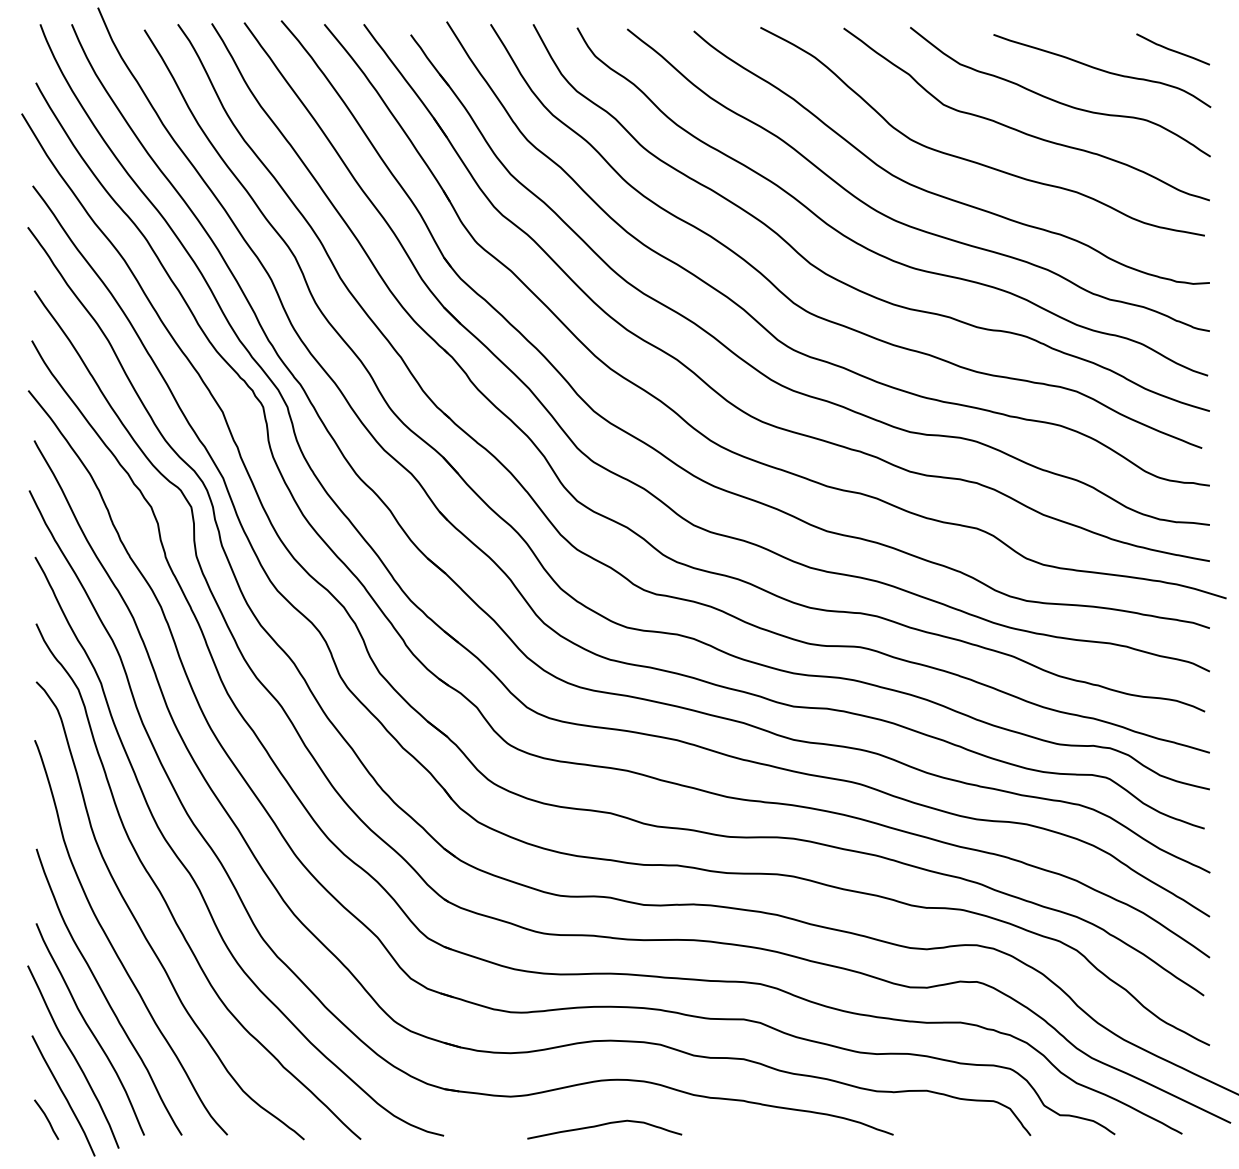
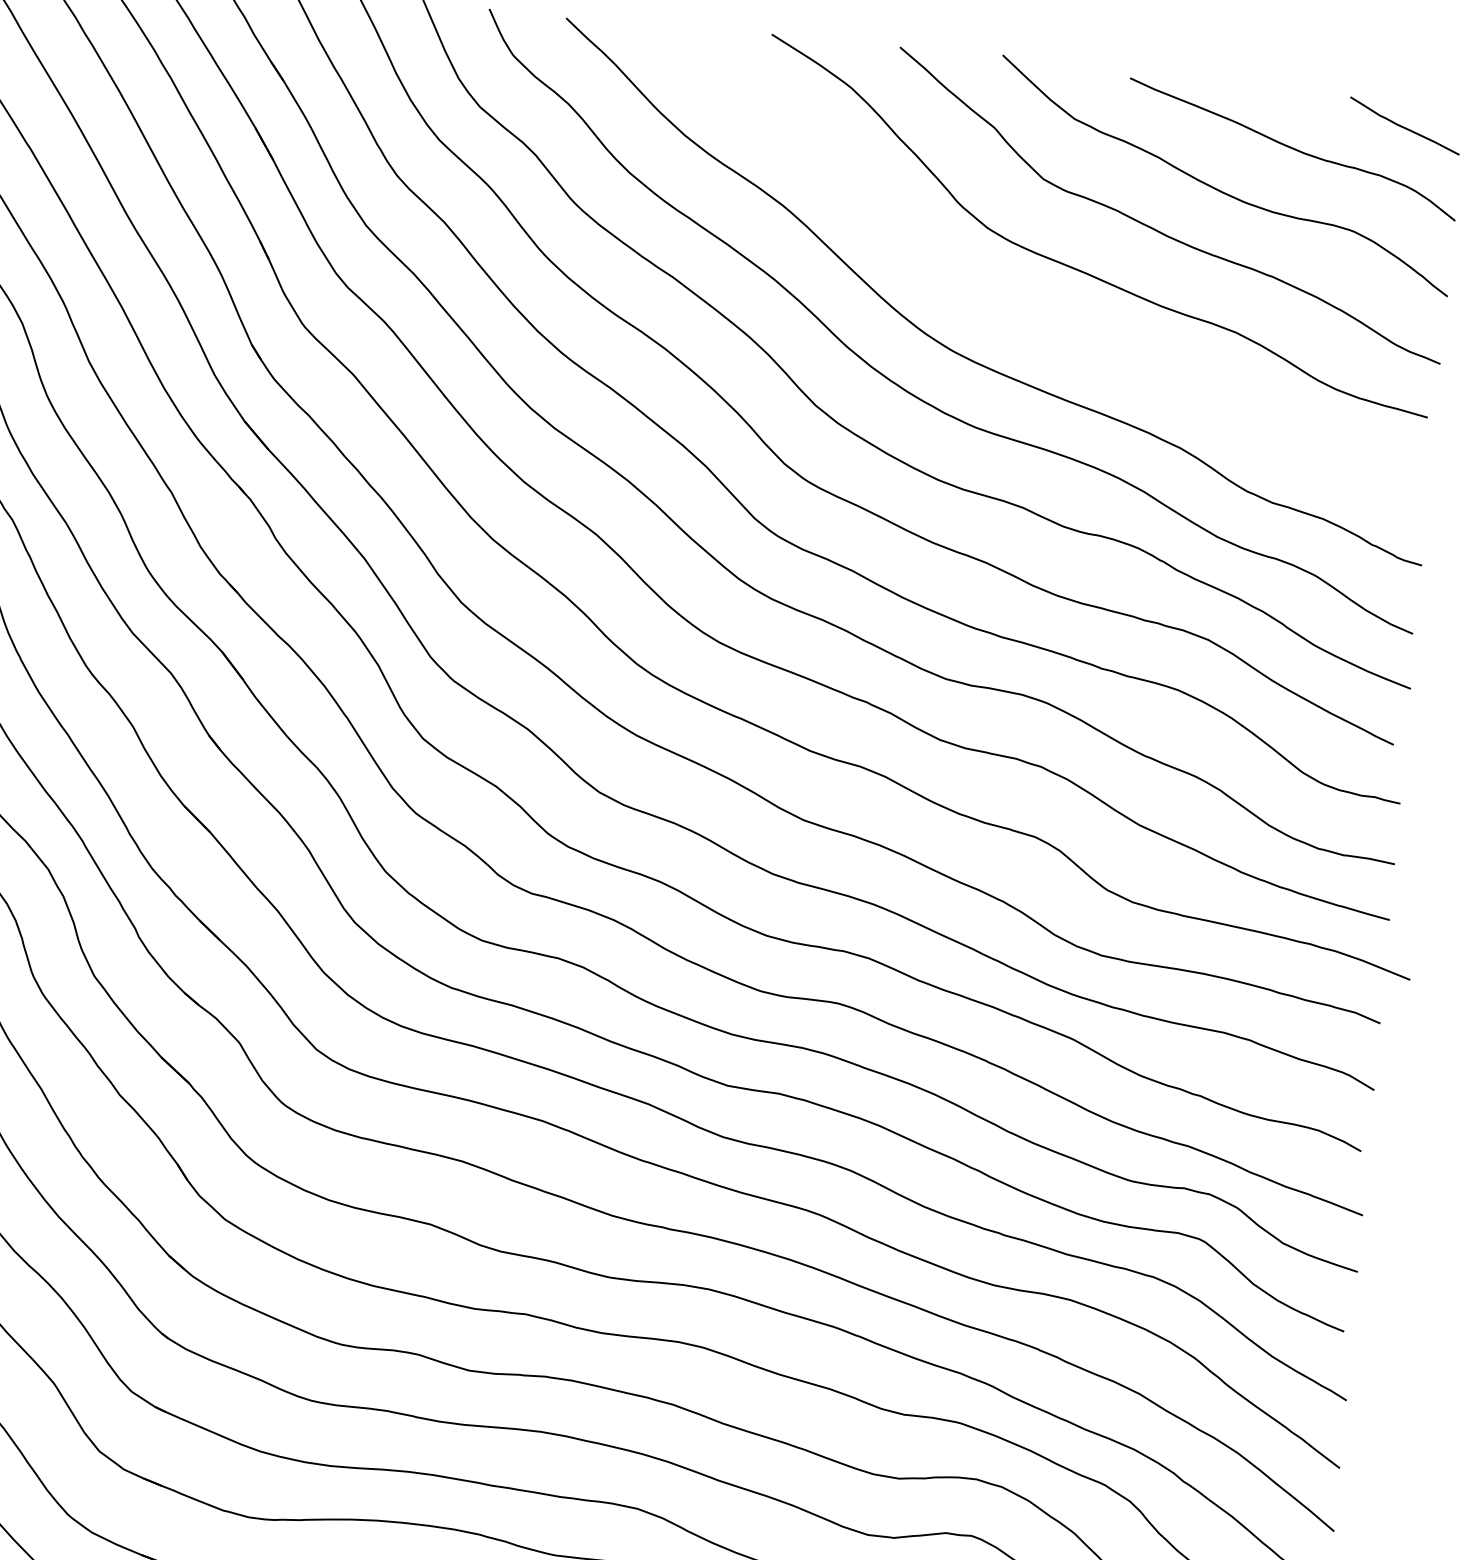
curve: (939, 194) -> (1024, 316), removed

